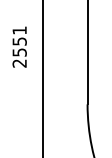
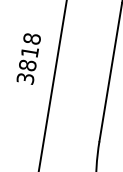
text: (19, 46) -> (28, 58), 2551 -> 3818

